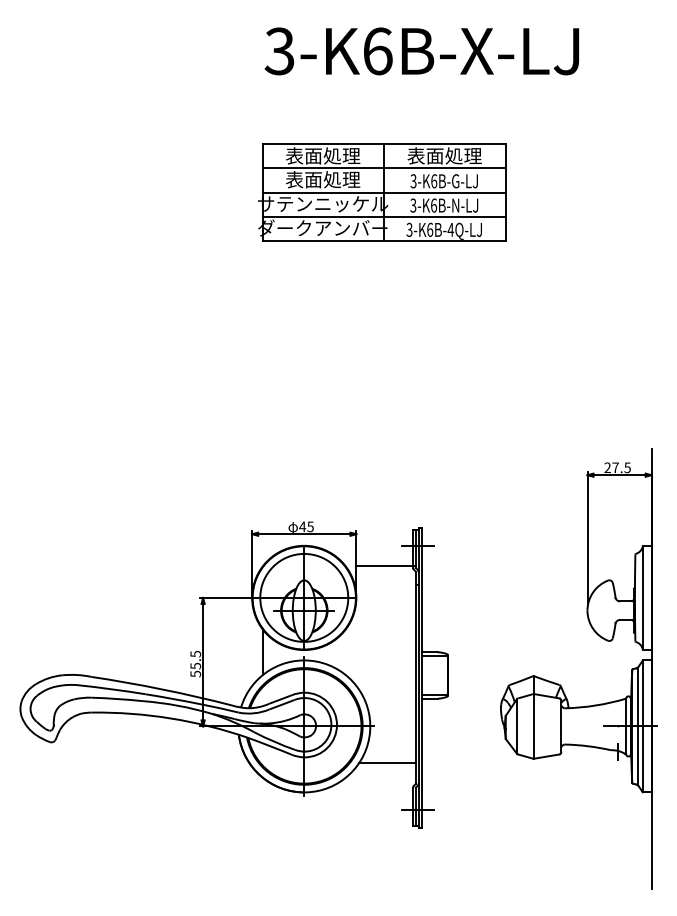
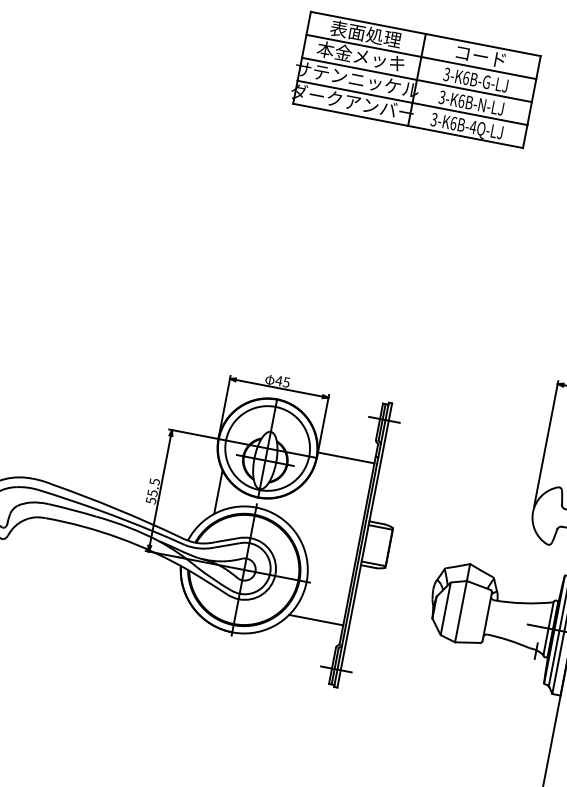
text: (444, 155) -> (480, 55), 表面処理 -> コード
text: (322, 179) -> (361, 56), 表面処理 -> 本金メッキ
line: (386, 566) -> (346, 458), moved

